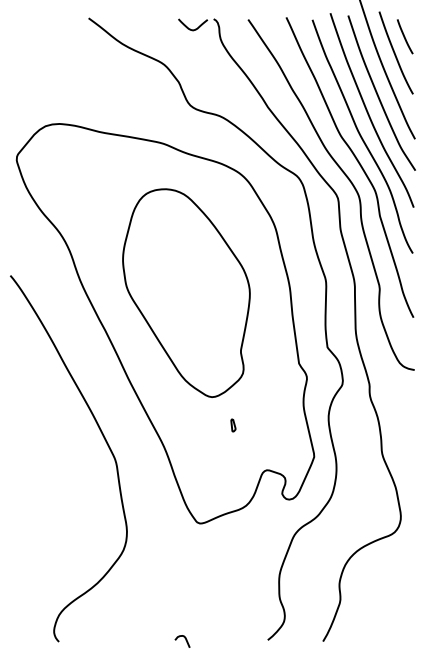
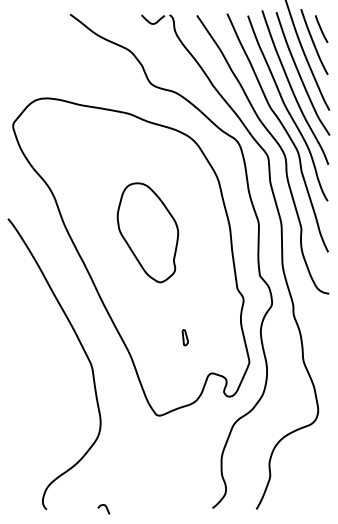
part: (185, 292) -> (147, 232), size x0.6
part: (232, 425) -> (184, 337), size x1.6
curve: (184, 639) -> (105, 507), moved

